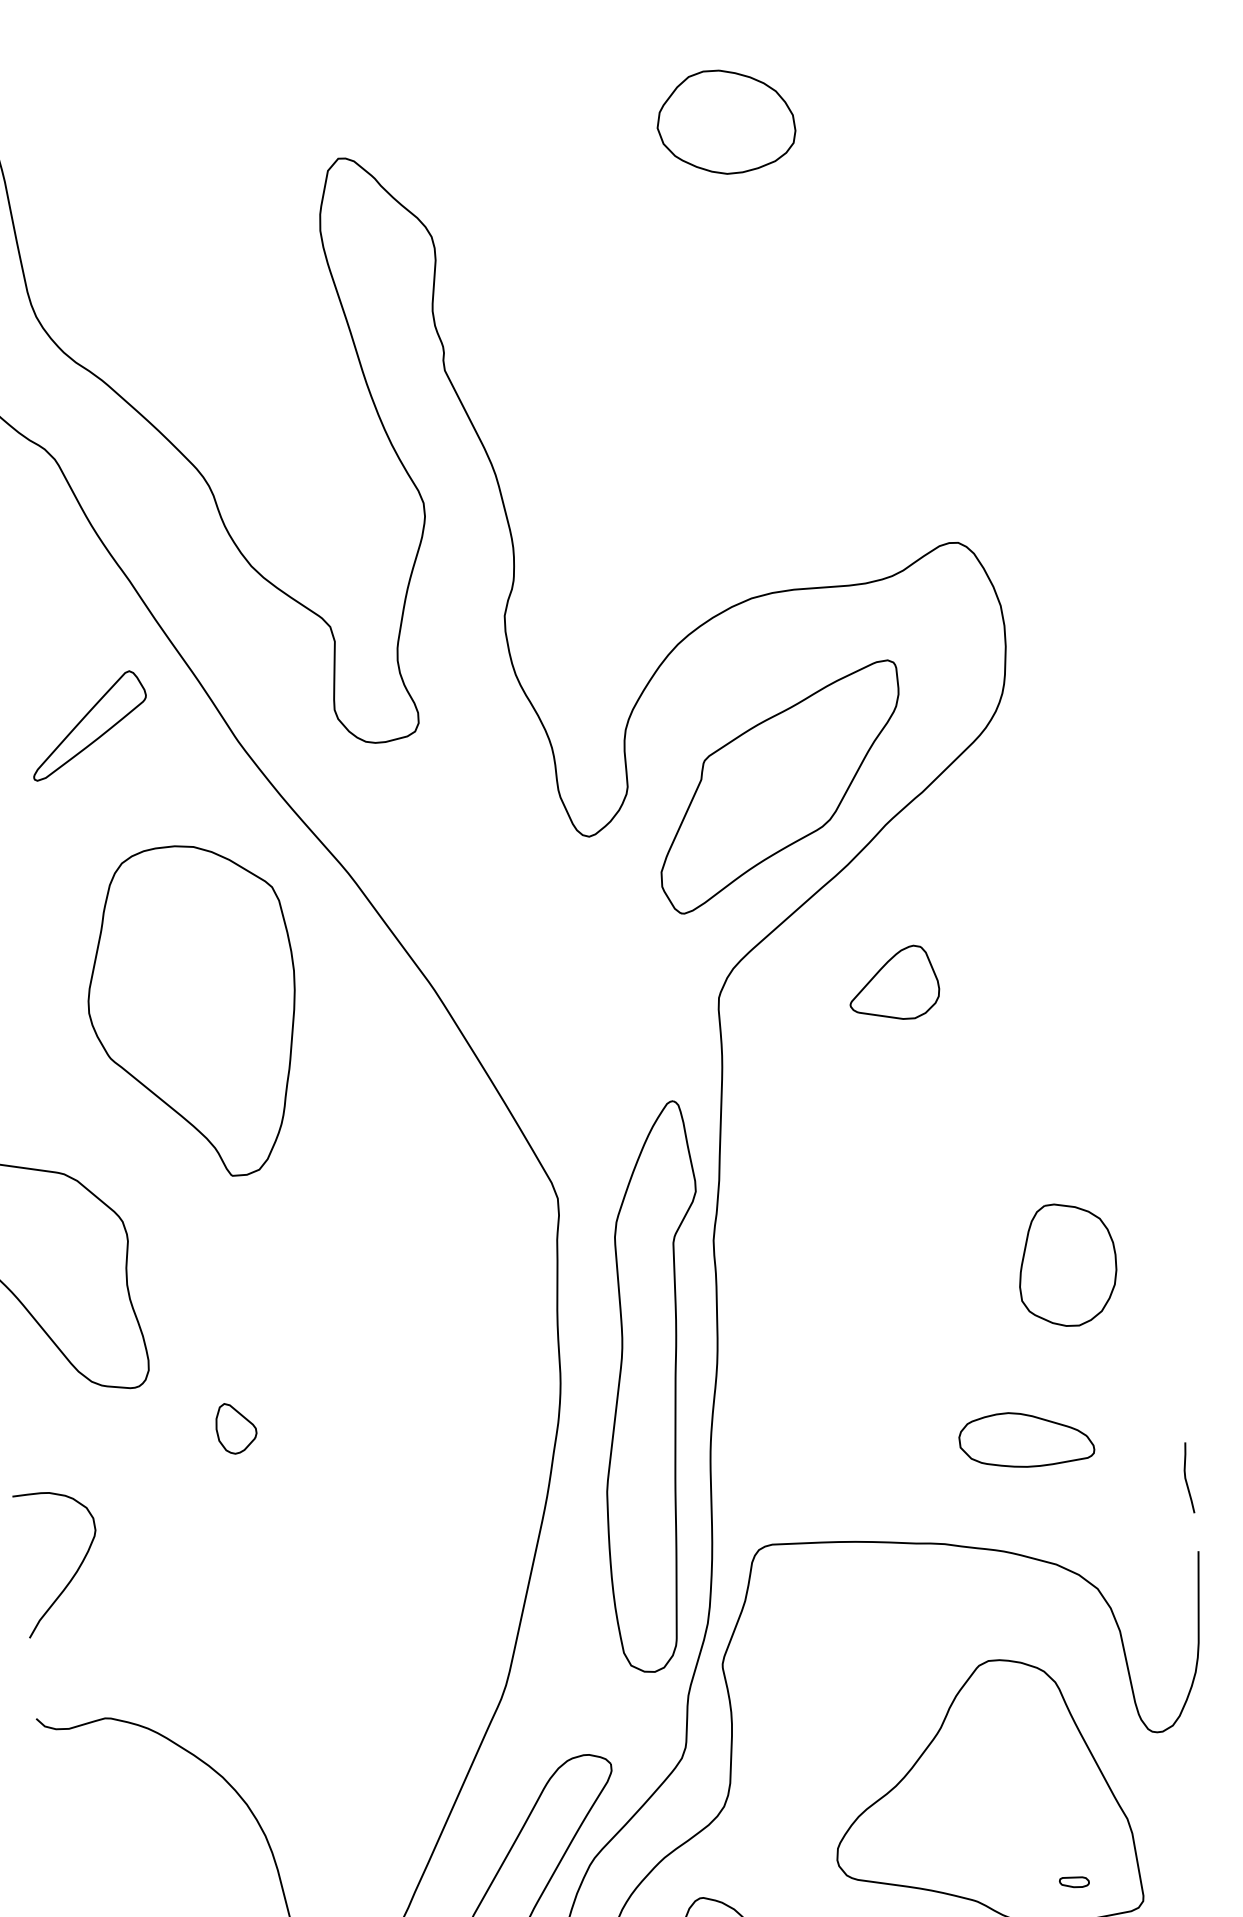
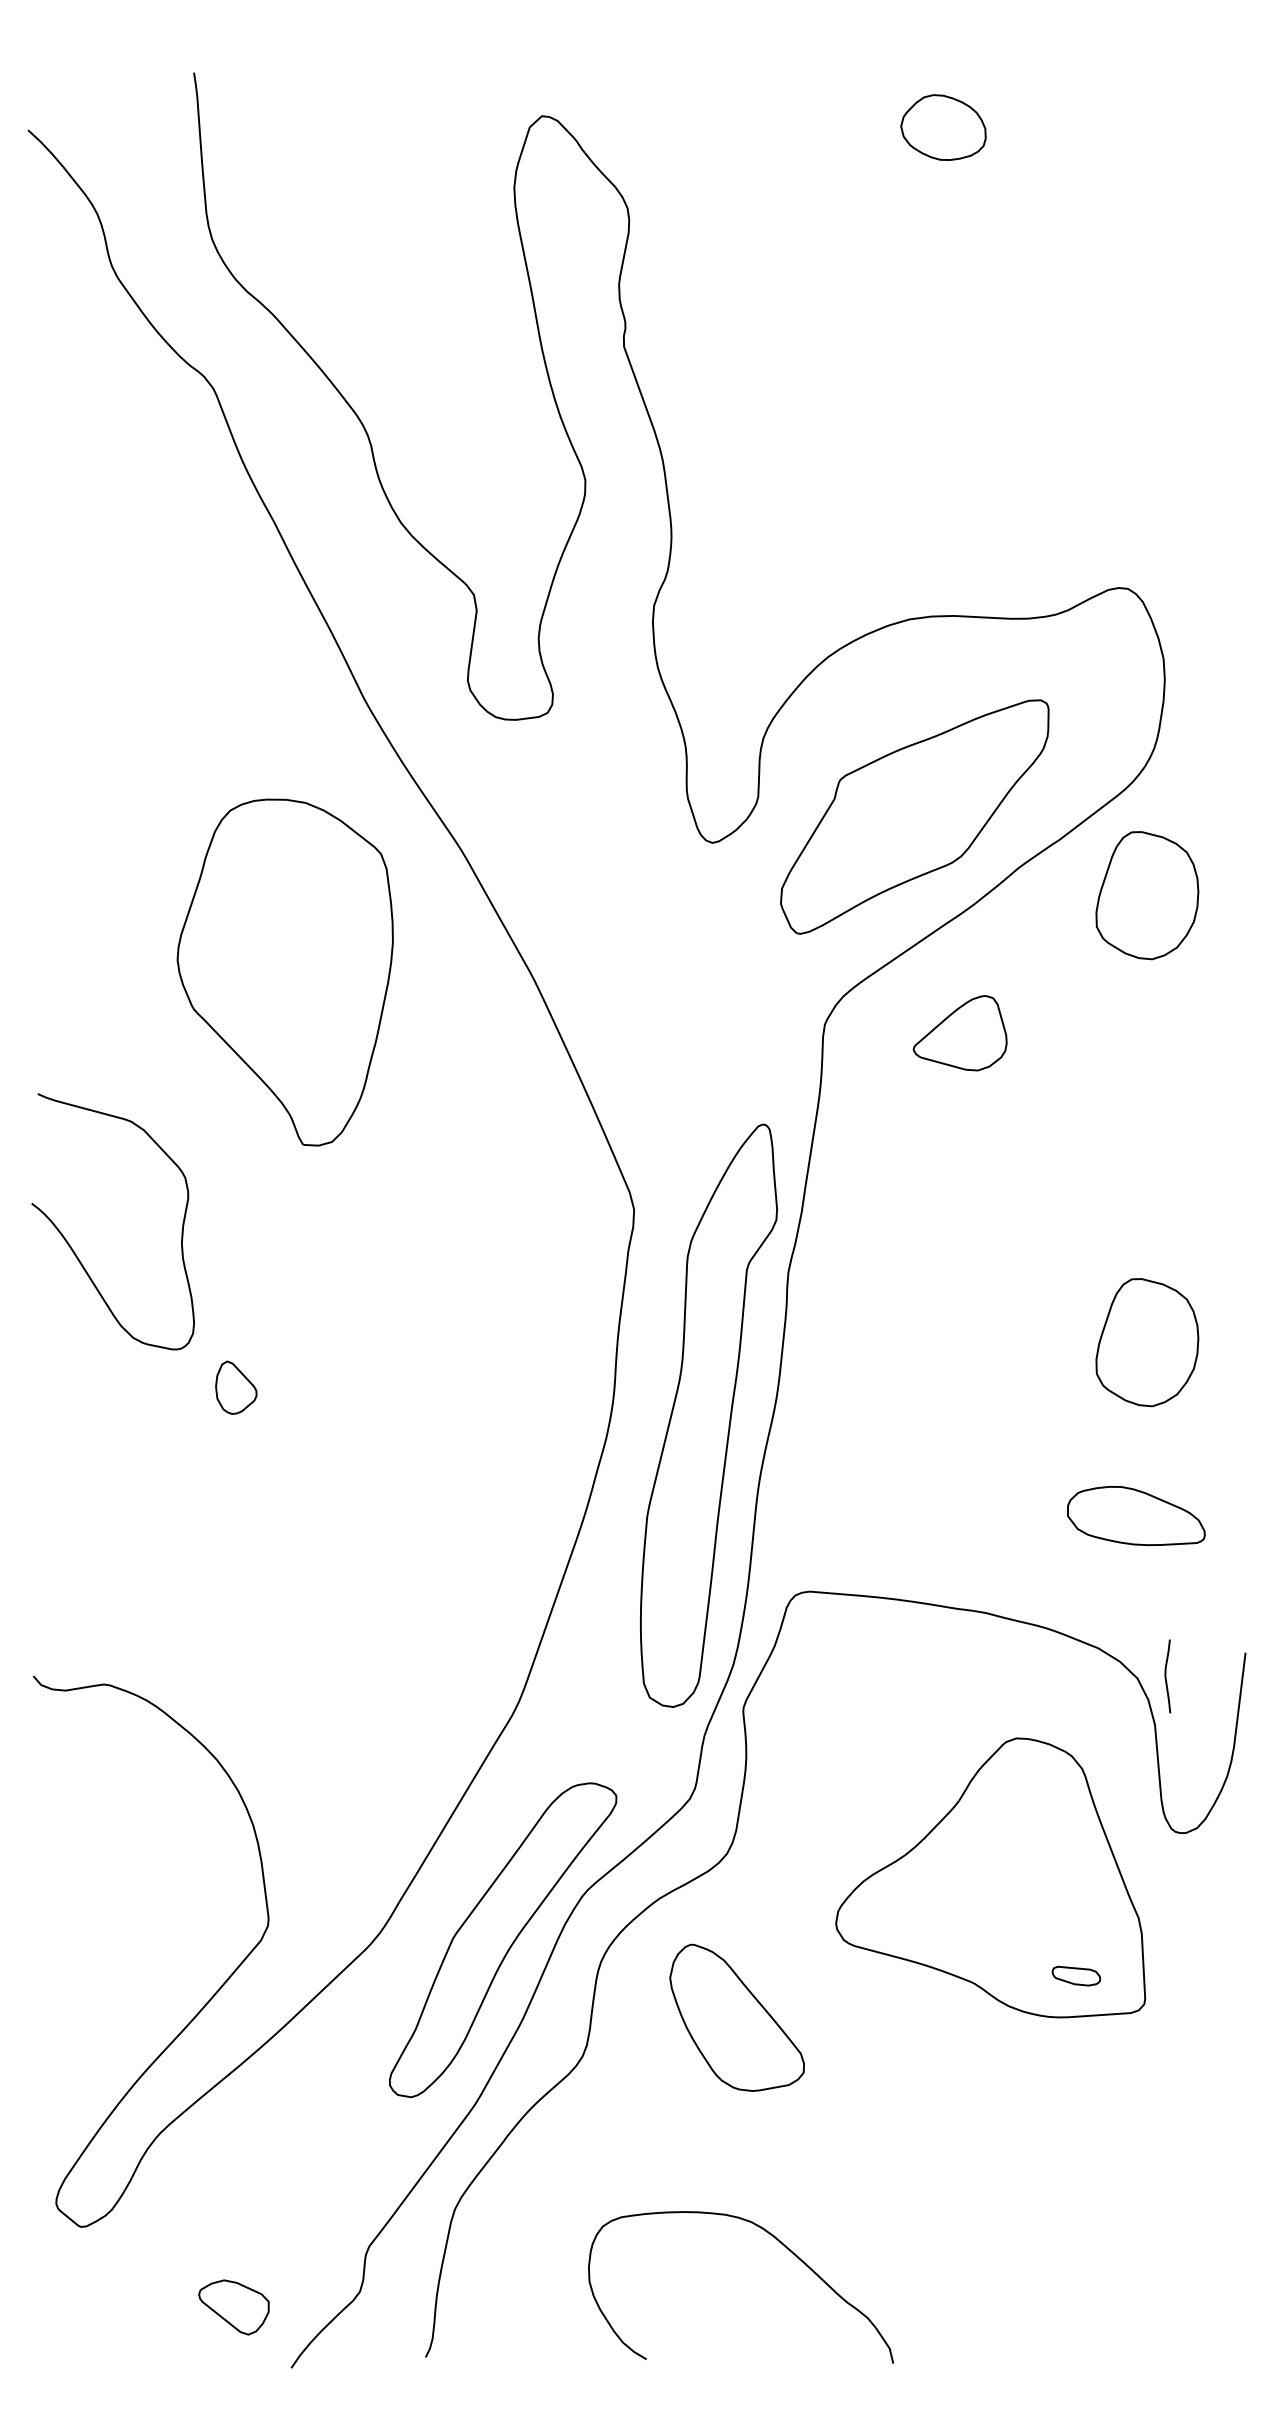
part: (725, 121) -> (943, 127), size x0.6
part: (88, 724) -> (213, 664), removed
part: (1013, 835) -> (1147, 895), added
part: (892, 984) -> (959, 1033), moved
part: (236, 1427) -> (236, 1387), moved
part: (1026, 1438) -> (1136, 1515), moved
curve: (1186, 1478) -> (1166, 1676), moved
curve: (74, 1572) -> (91, 1531), removed
part: (1073, 1881) -> (1075, 1975), size x1.6

